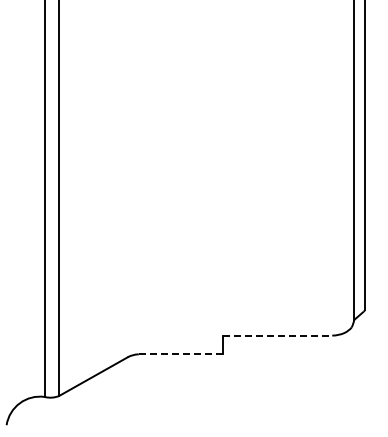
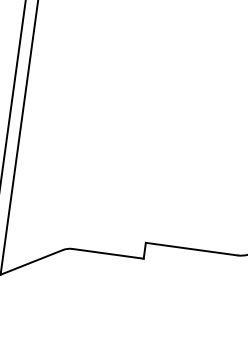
line: (278, 335) -> (192, 249), dashed -> solid
line: (181, 354) -> (108, 253), dashed -> solid

